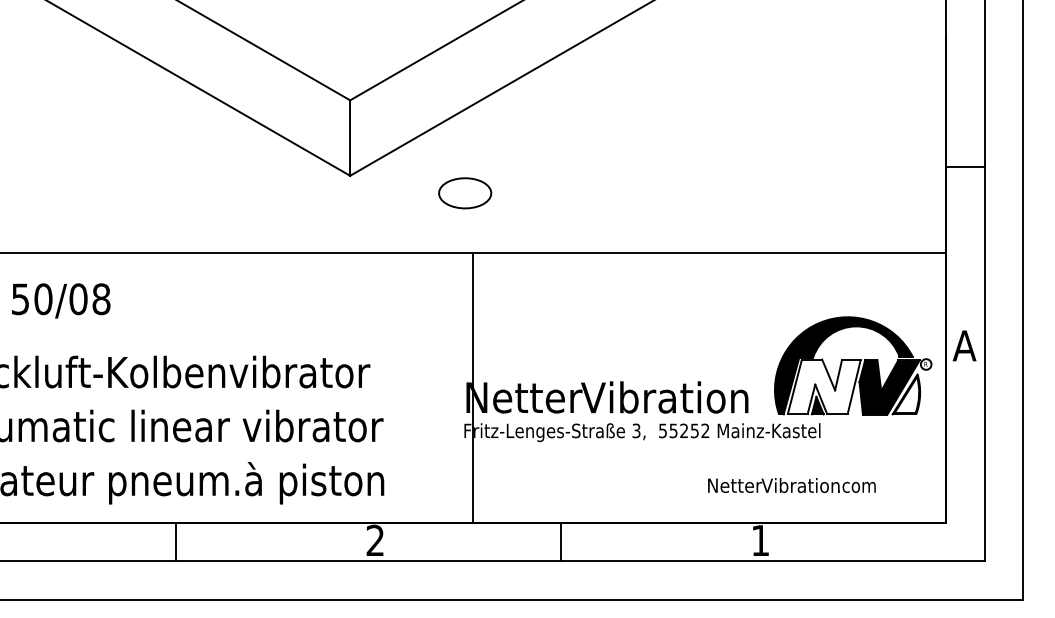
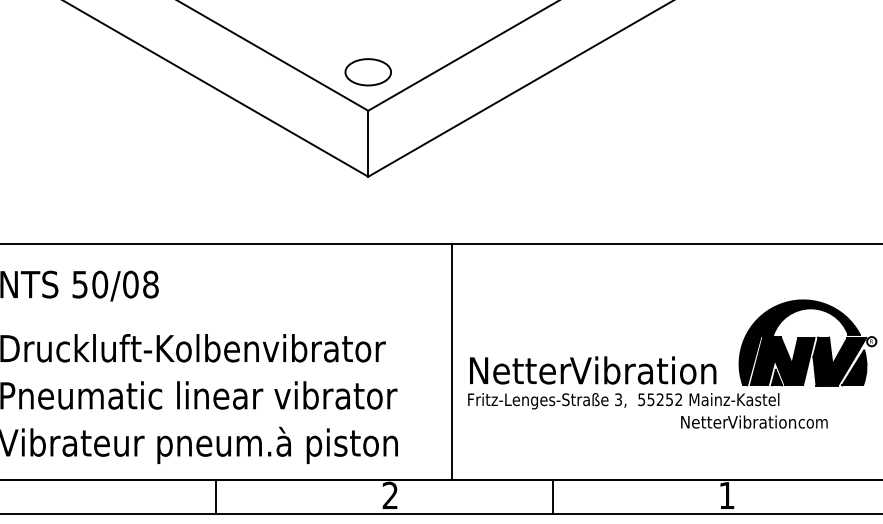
part: (465, 193) -> (368, 72), moved
fill: (823, 386) -> (782, 360), added
line: (472, 387) -> (451, 361), moved
fill: (906, 394) -> (854, 367), added
text: (791, 485) -> (754, 422), moved

